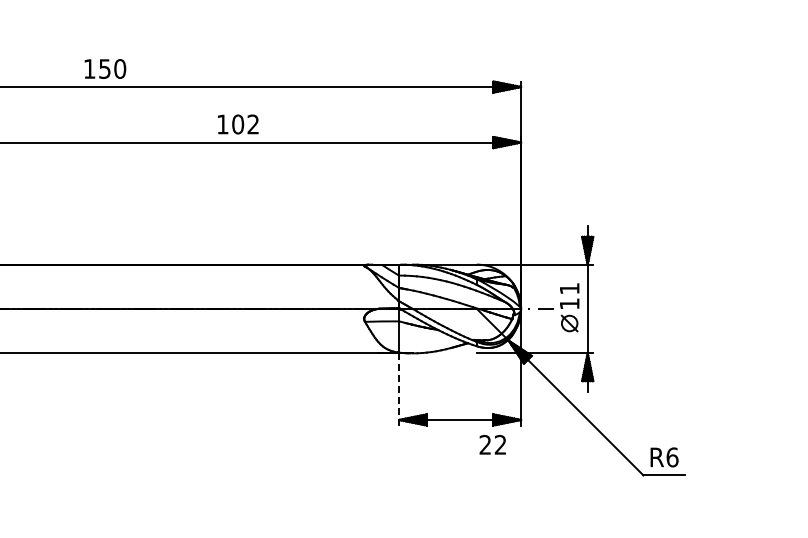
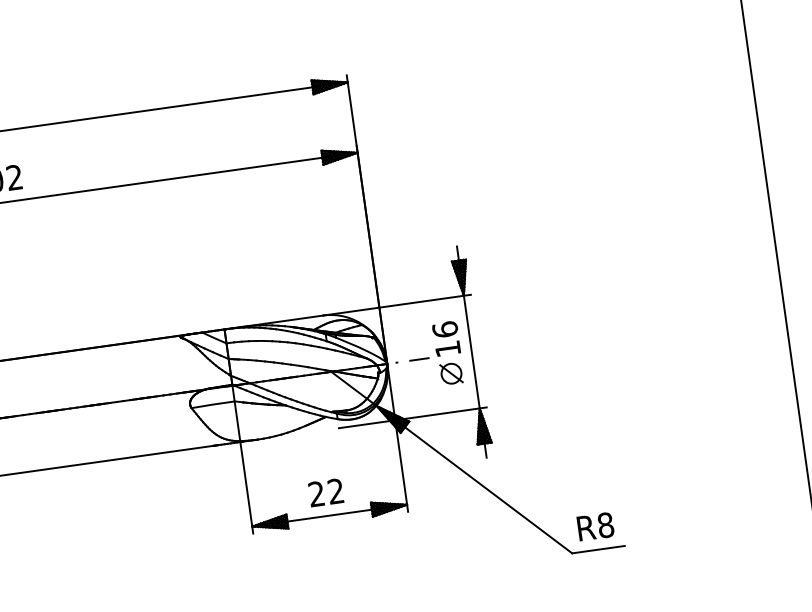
text: (569, 288) -> (445, 329), 11 -> 16
line: (399, 389) -> (247, 487), dashed -> solid
text: (492, 444) -> (325, 492), moved
text: (672, 457) -> (605, 525), R6 -> R8

